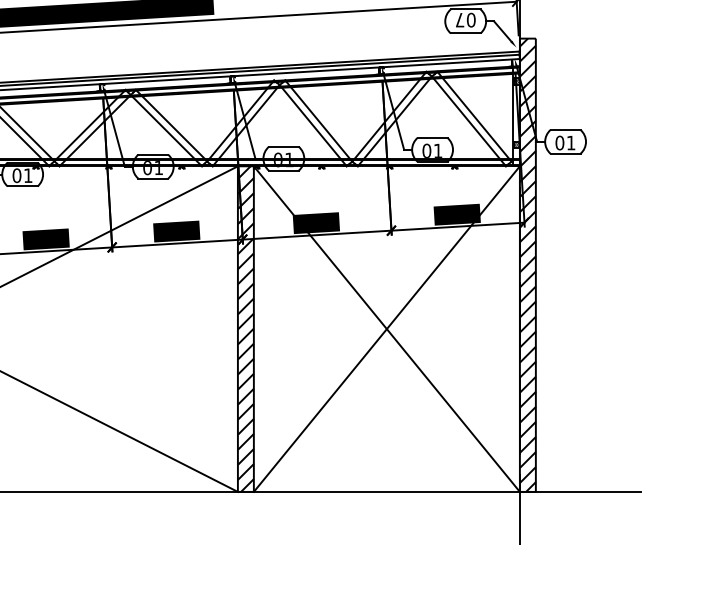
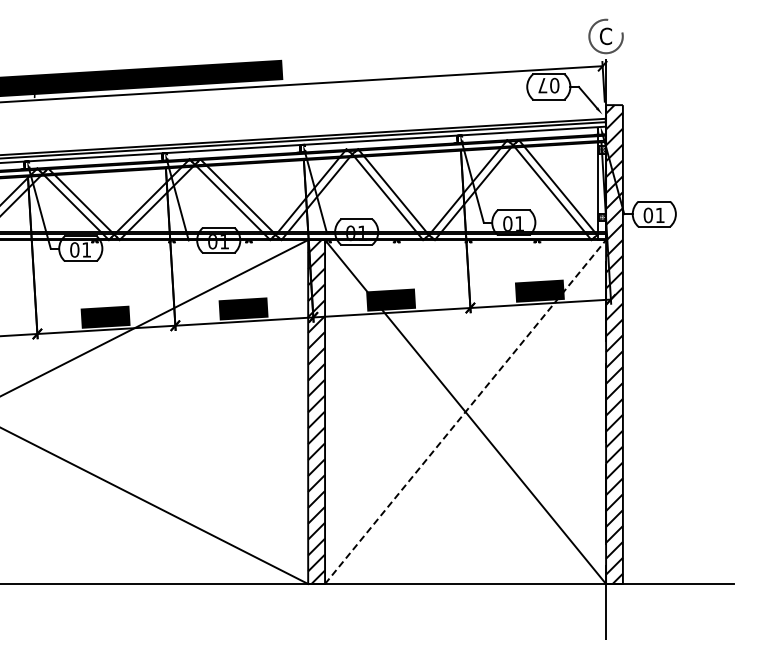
line: (386, 328) -> (465, 411), solid -> dashed

